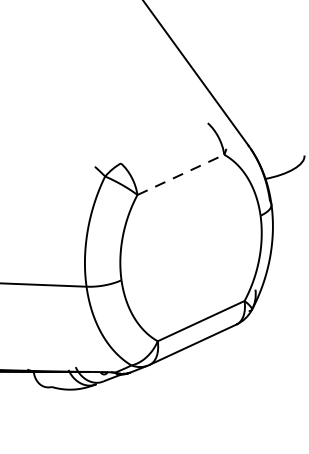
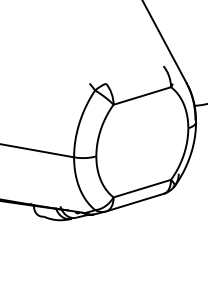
line: (181, 174) -> (142, 95), dashed -> solid

